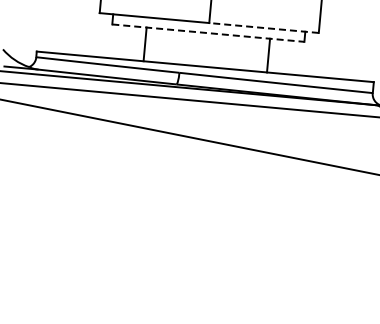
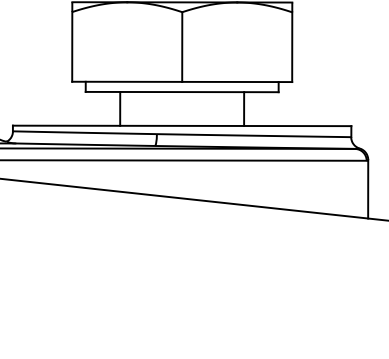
line: (264, 27) -> (237, 81), dashed -> solid
line: (208, 33) -> (182, 92), dashed -> solid

